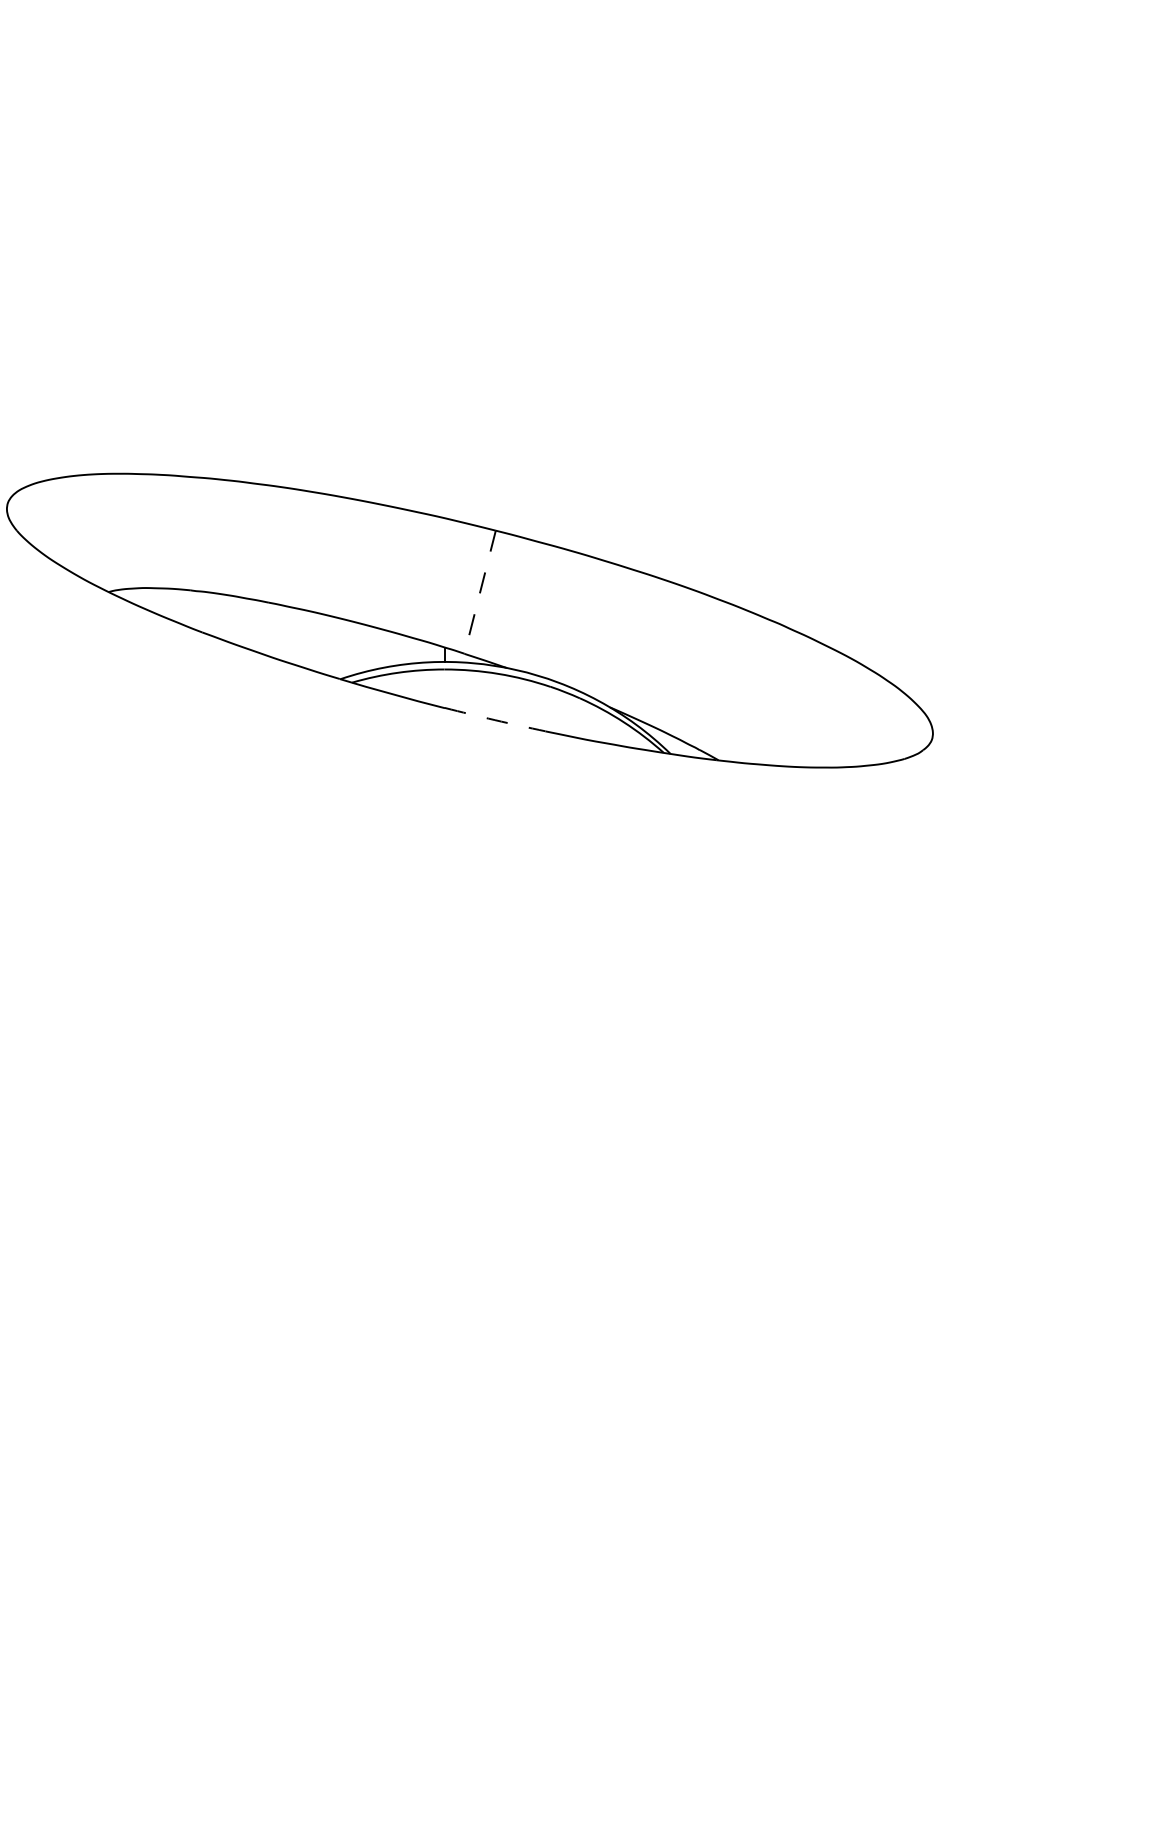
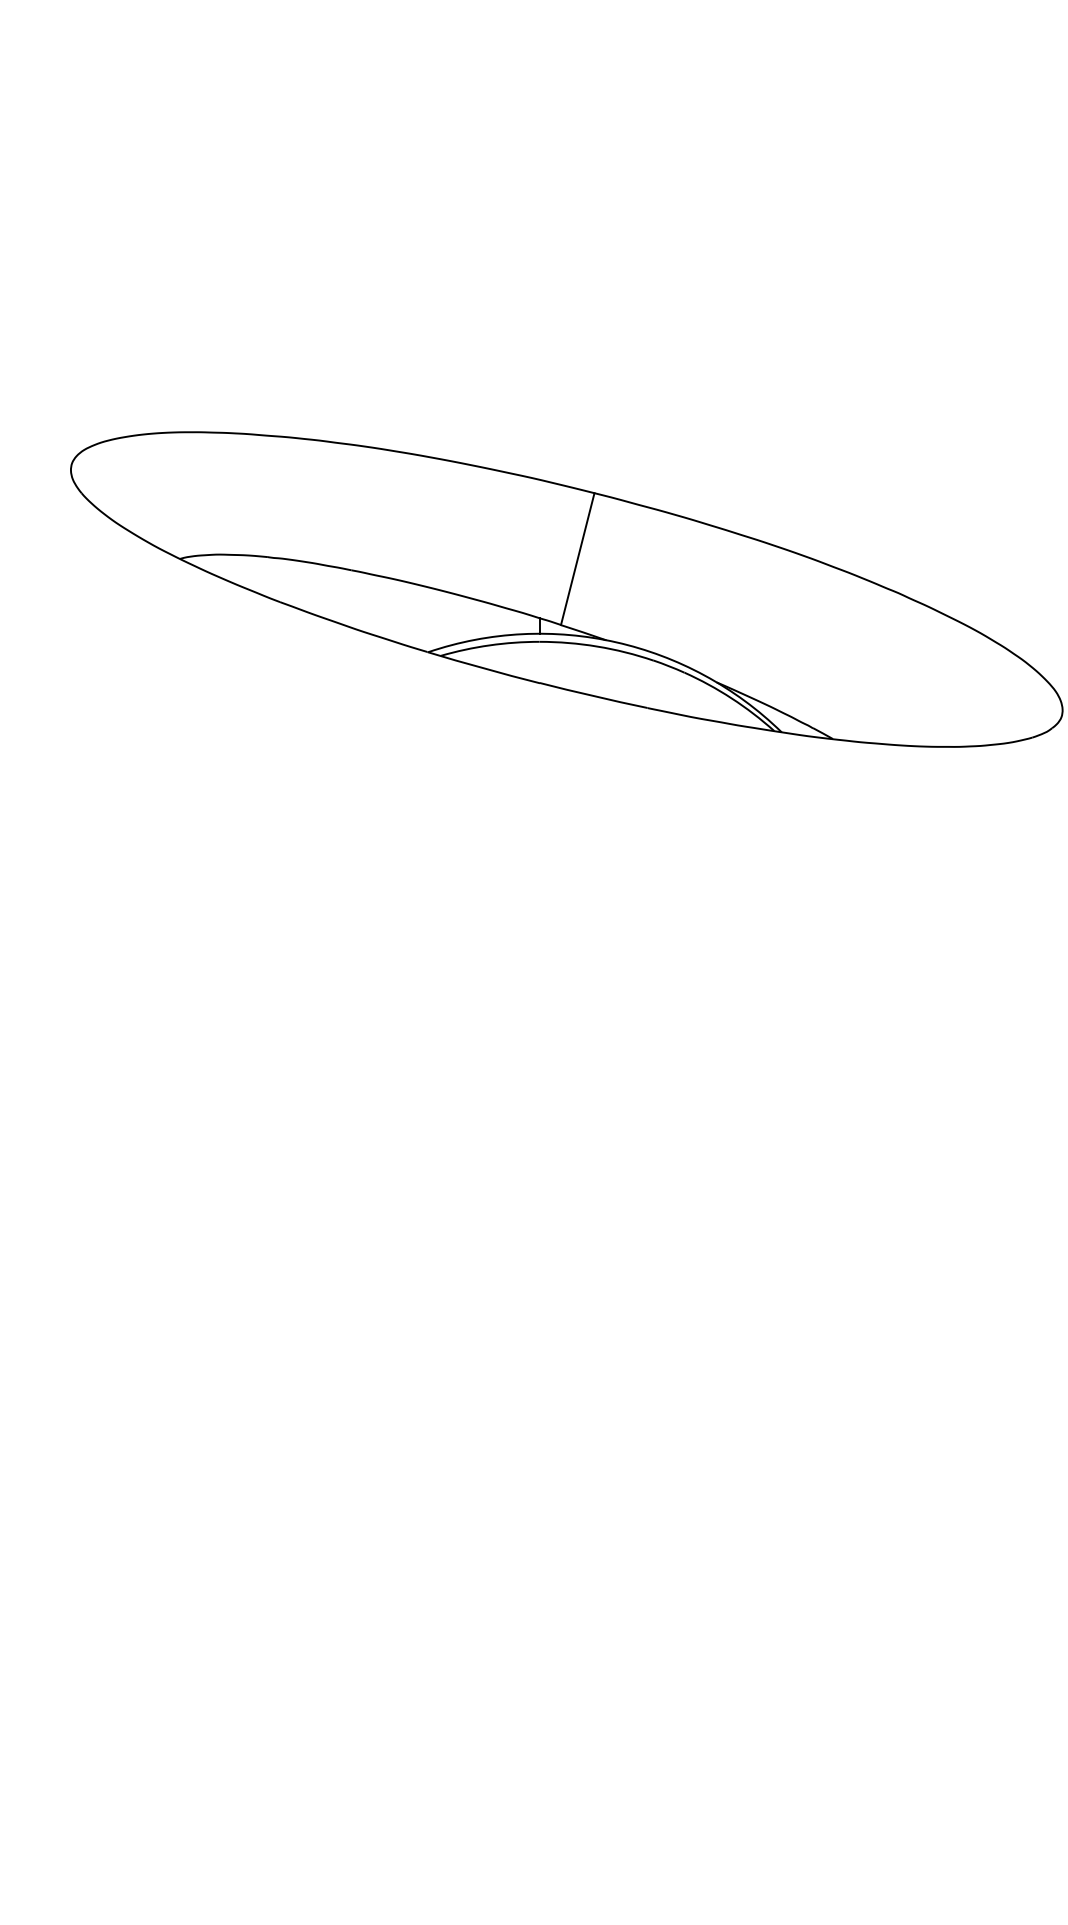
line: (480, 592) -> (578, 559), dashed -> solid
arc: (495, 720) -> (594, 696), dashed -> solid

